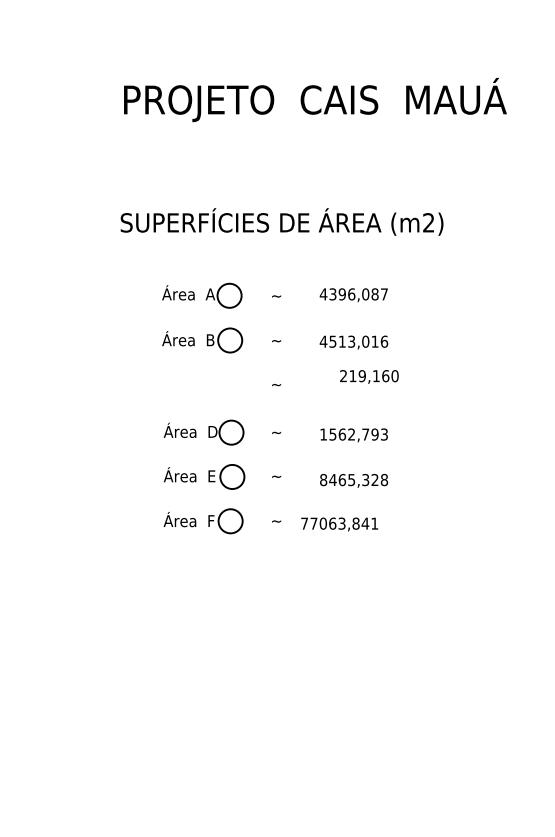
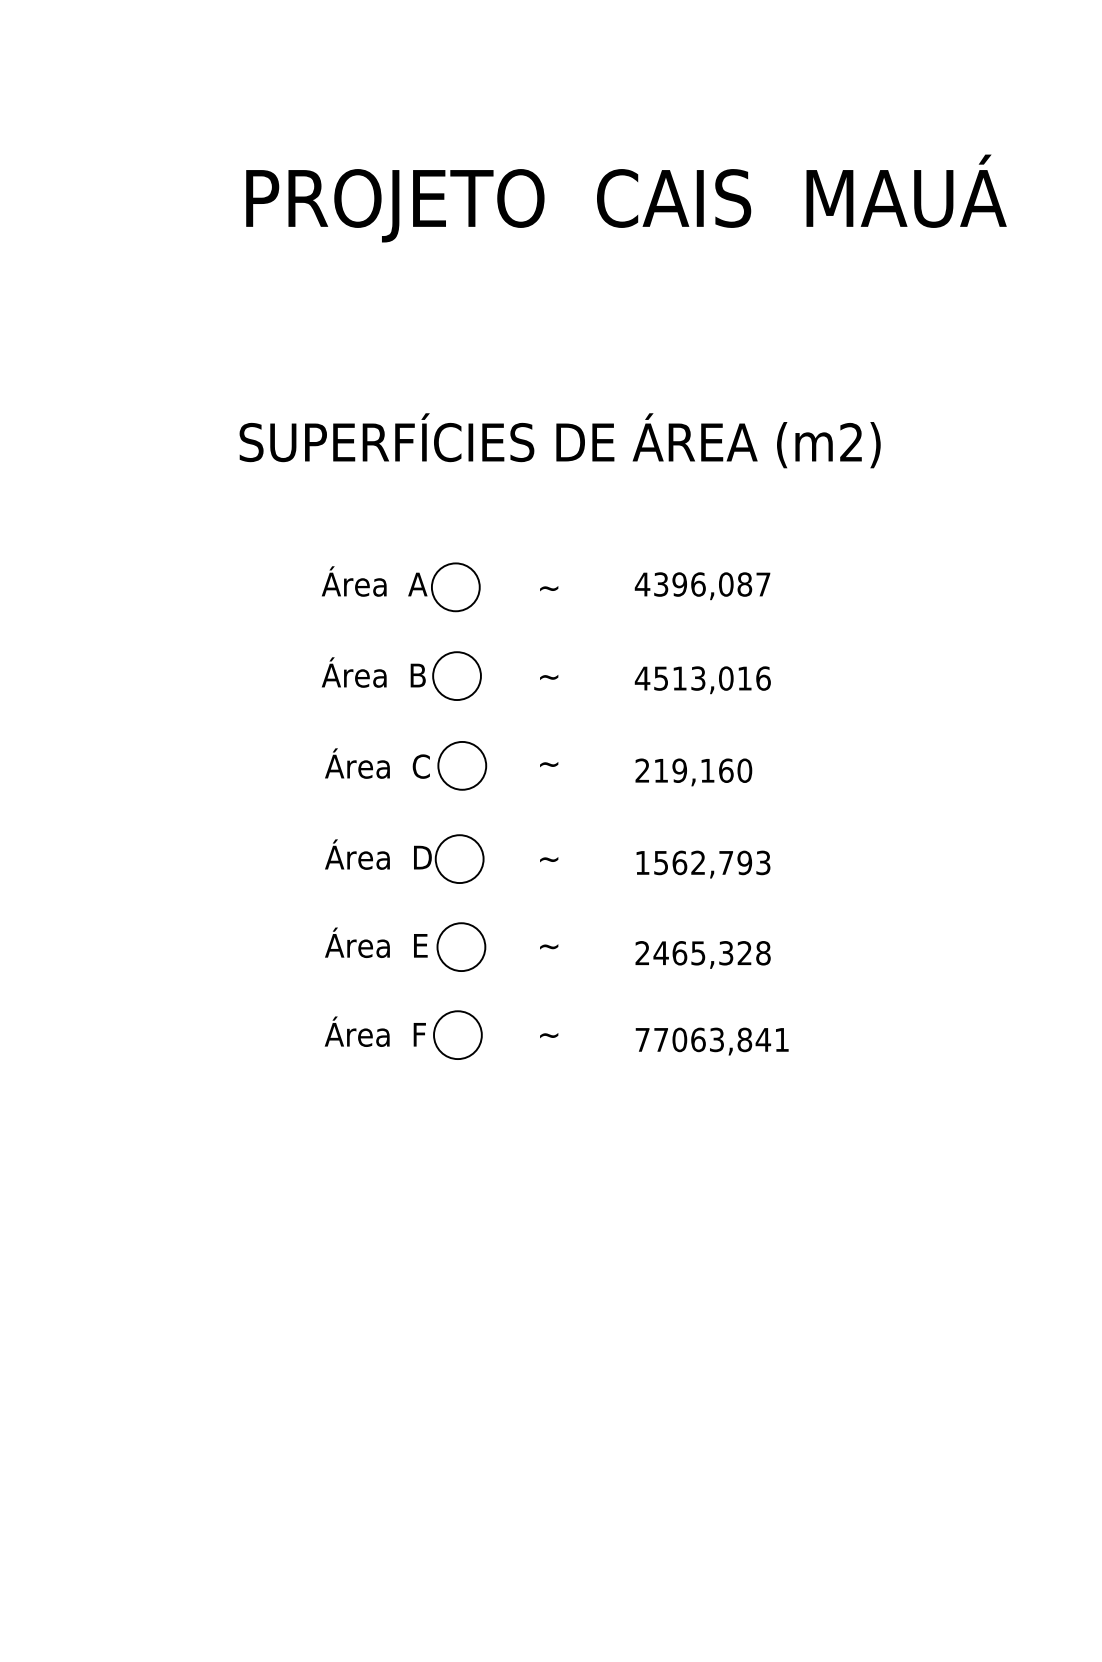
text: (369, 376) -> (693, 771), moved
part: (204, 385) -> (406, 765), added
text: (323, 480) -> (642, 954), 8465,328 -> 2465,328
text: (339, 524) -> (711, 1041), moved

